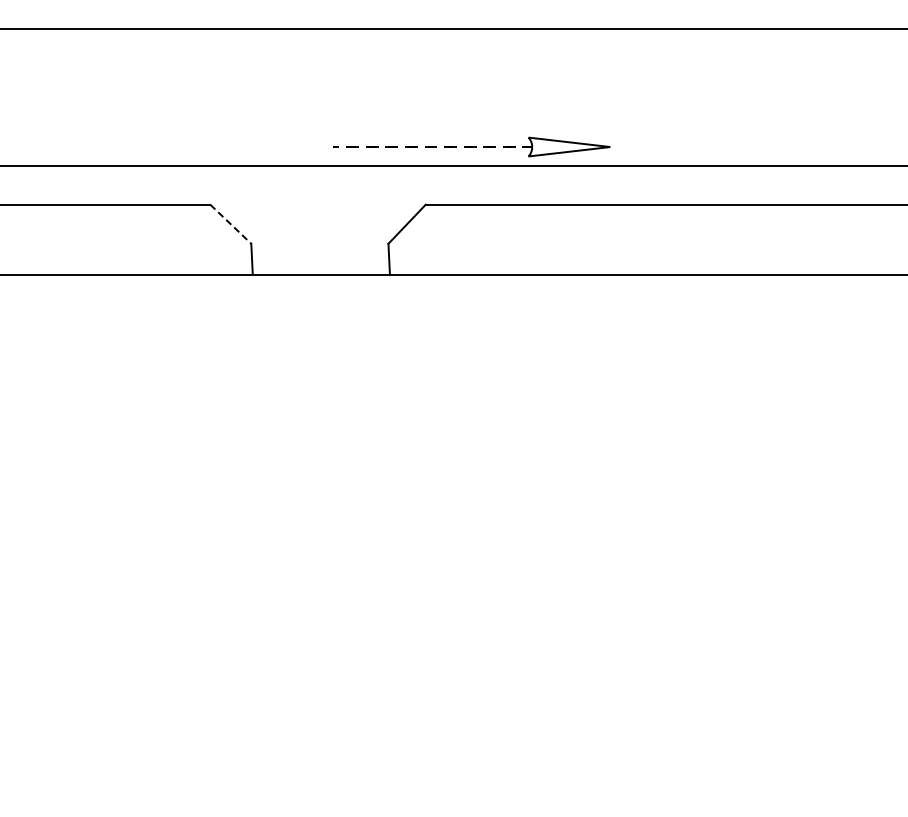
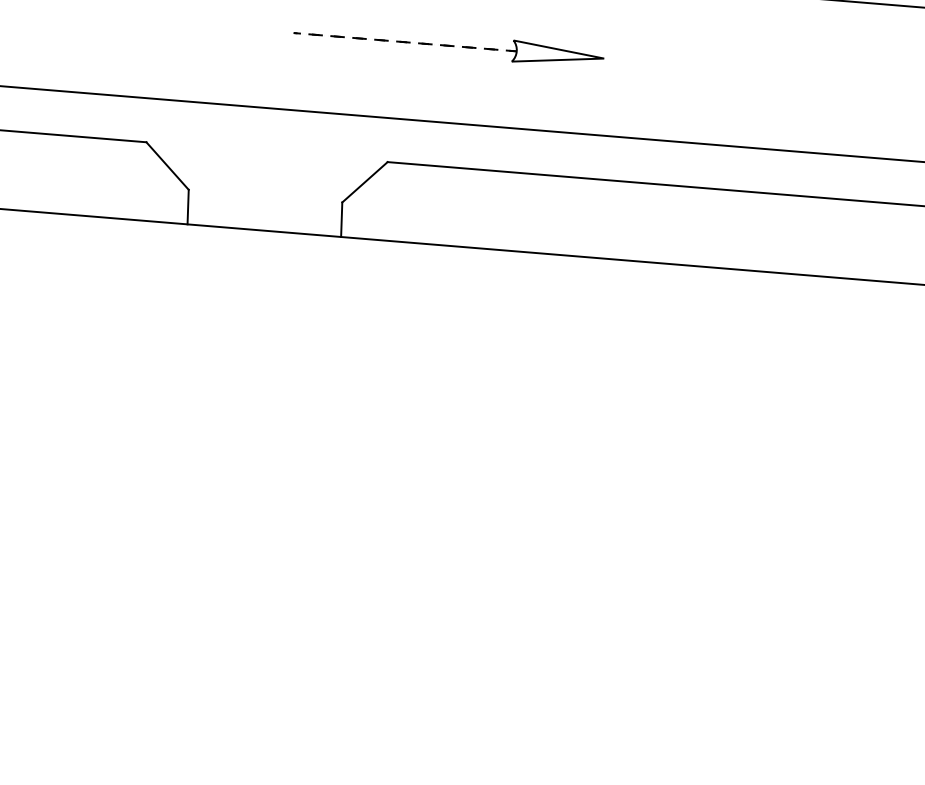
part: (471, 146) -> (448, 45), moved
line: (231, 224) -> (168, 166), dashed -> solid

